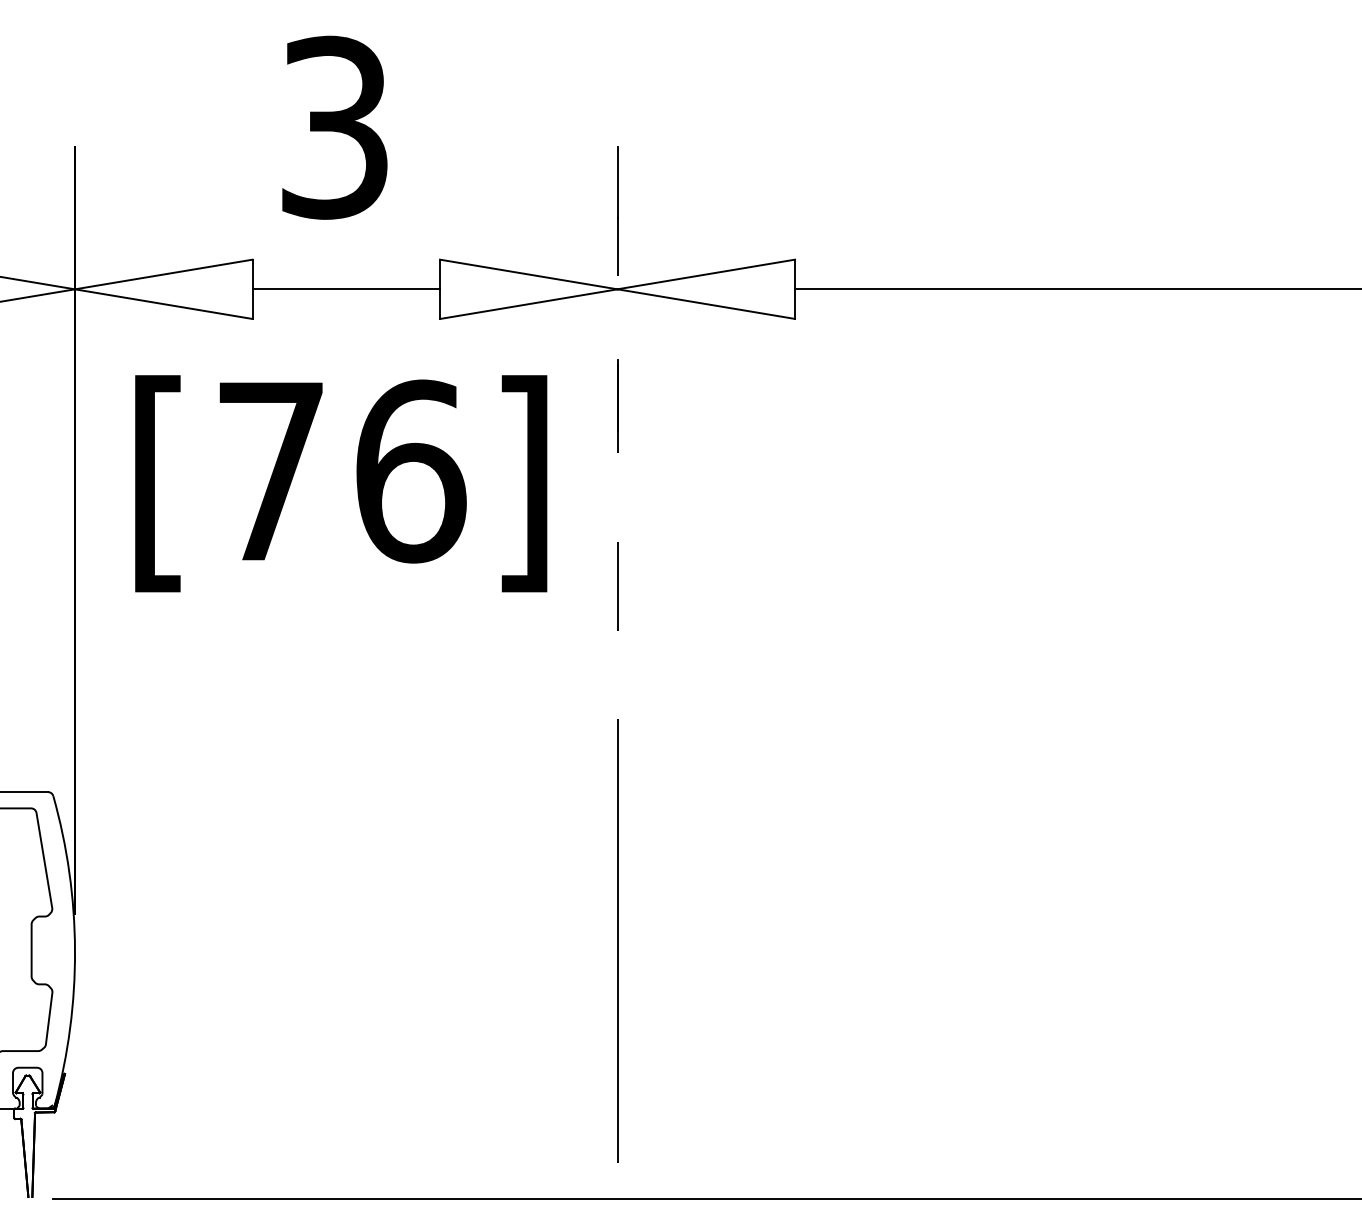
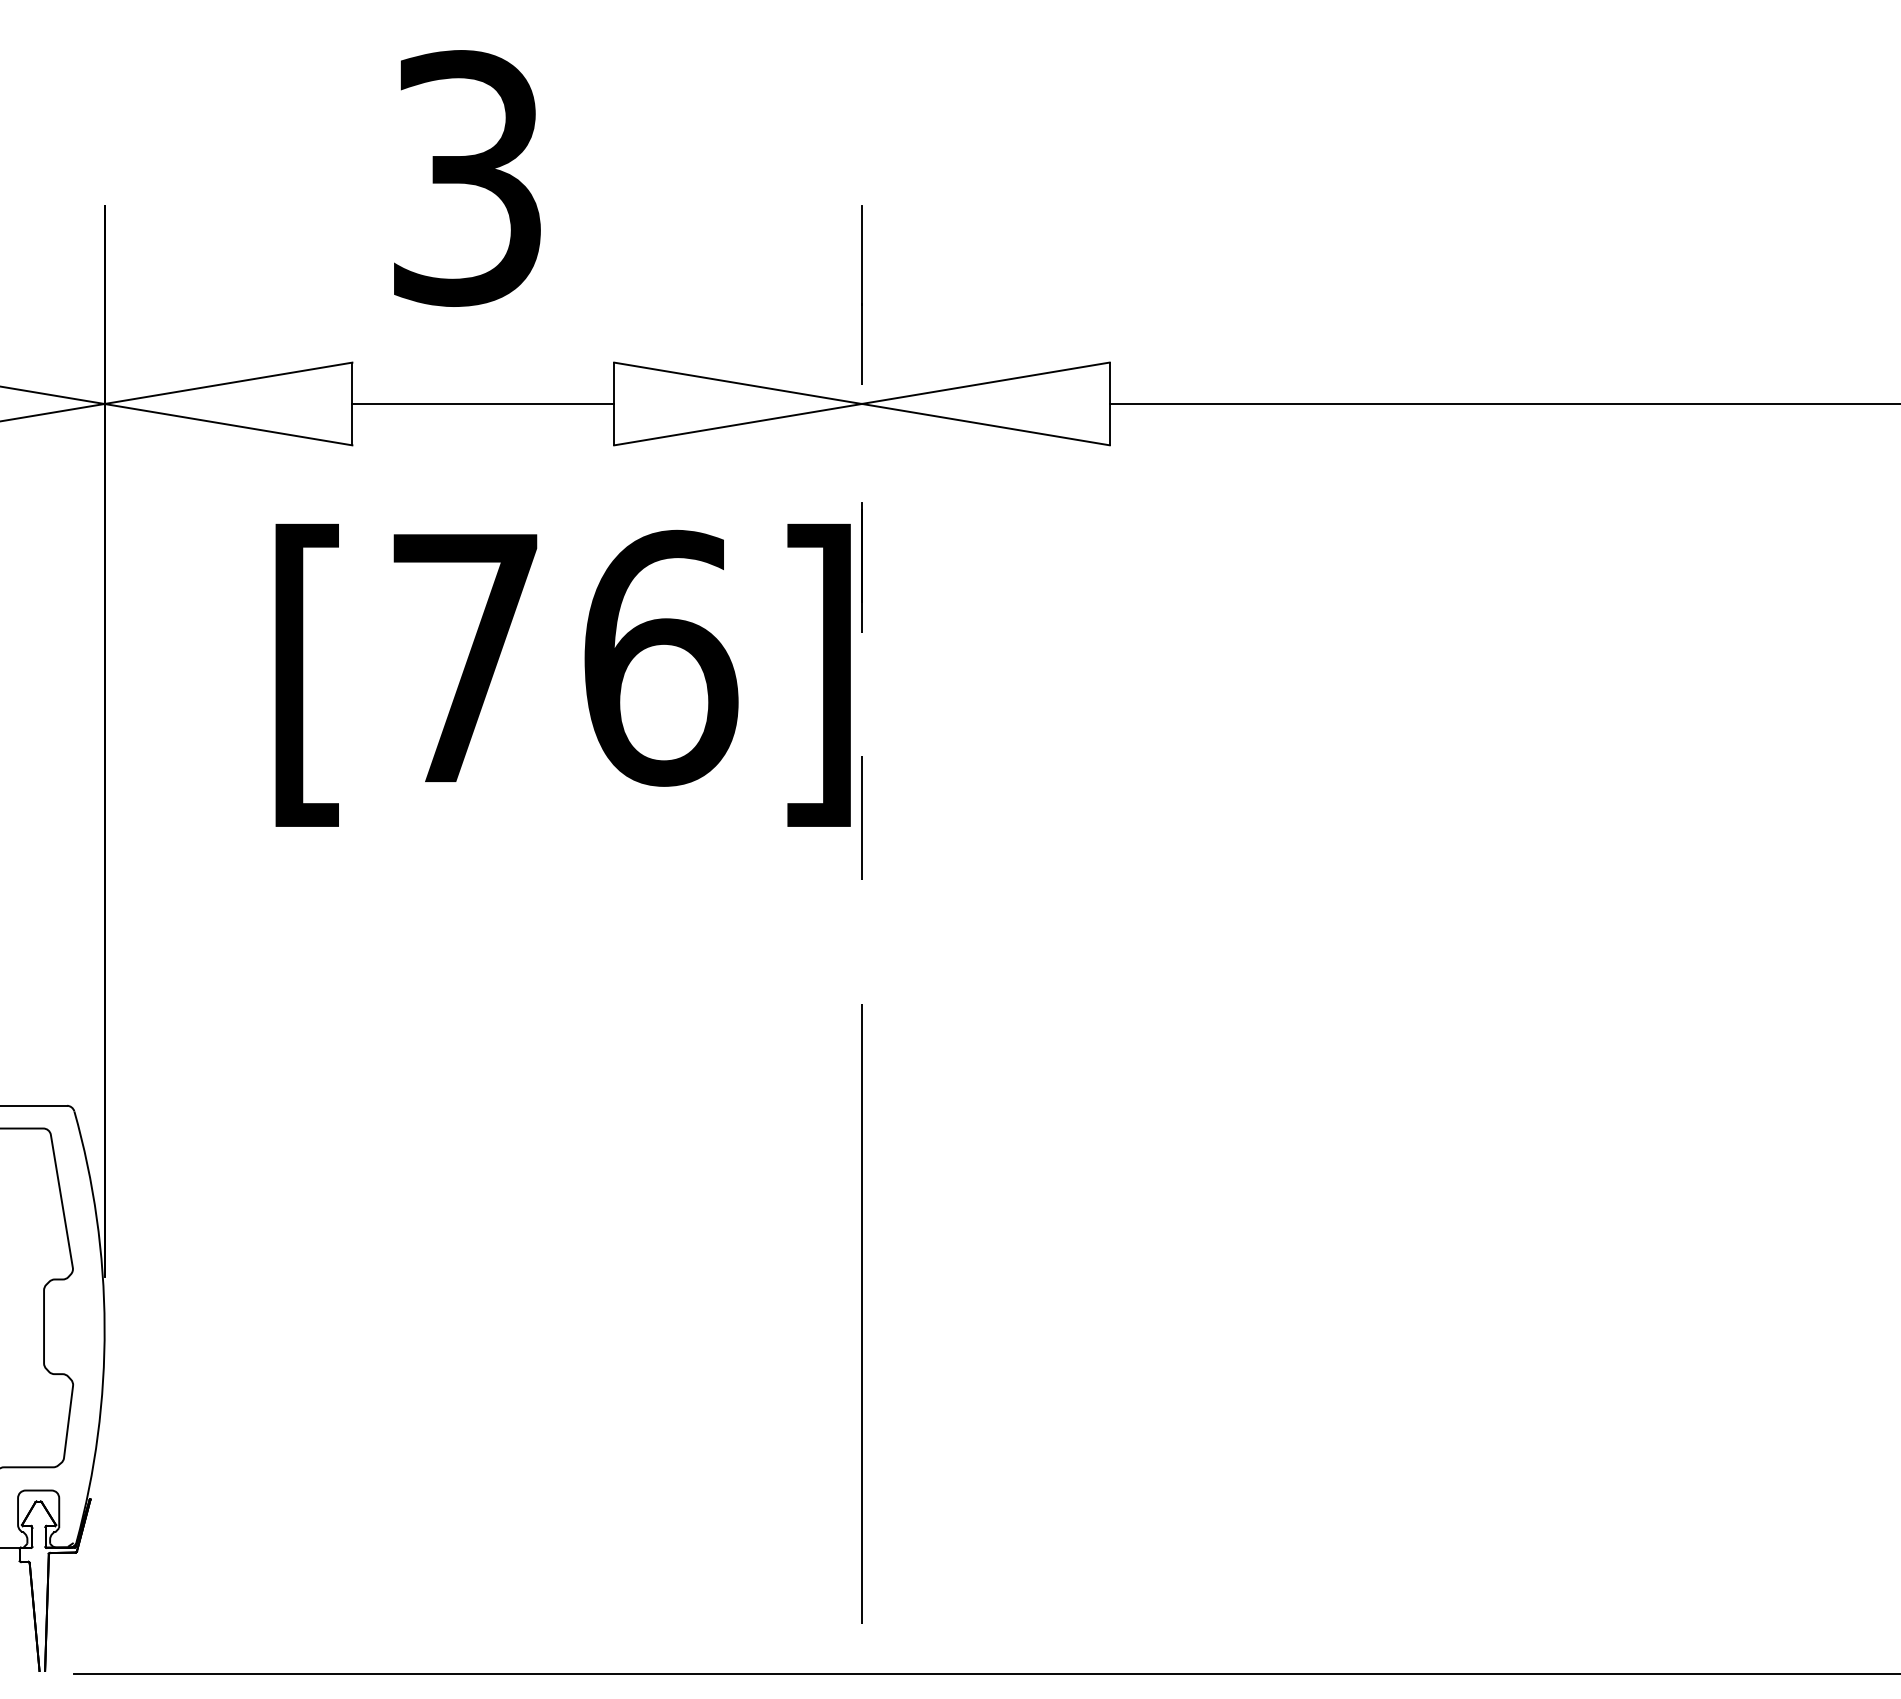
text: (340, 483) -> (562, 675), moved

